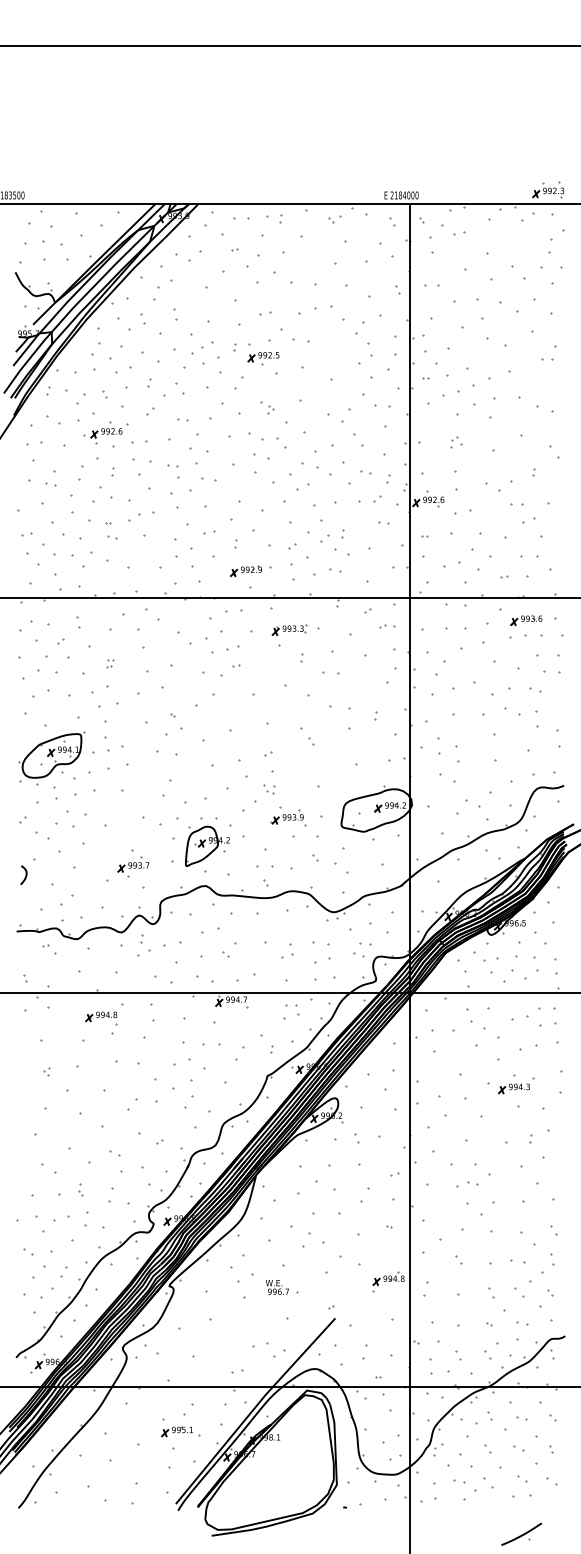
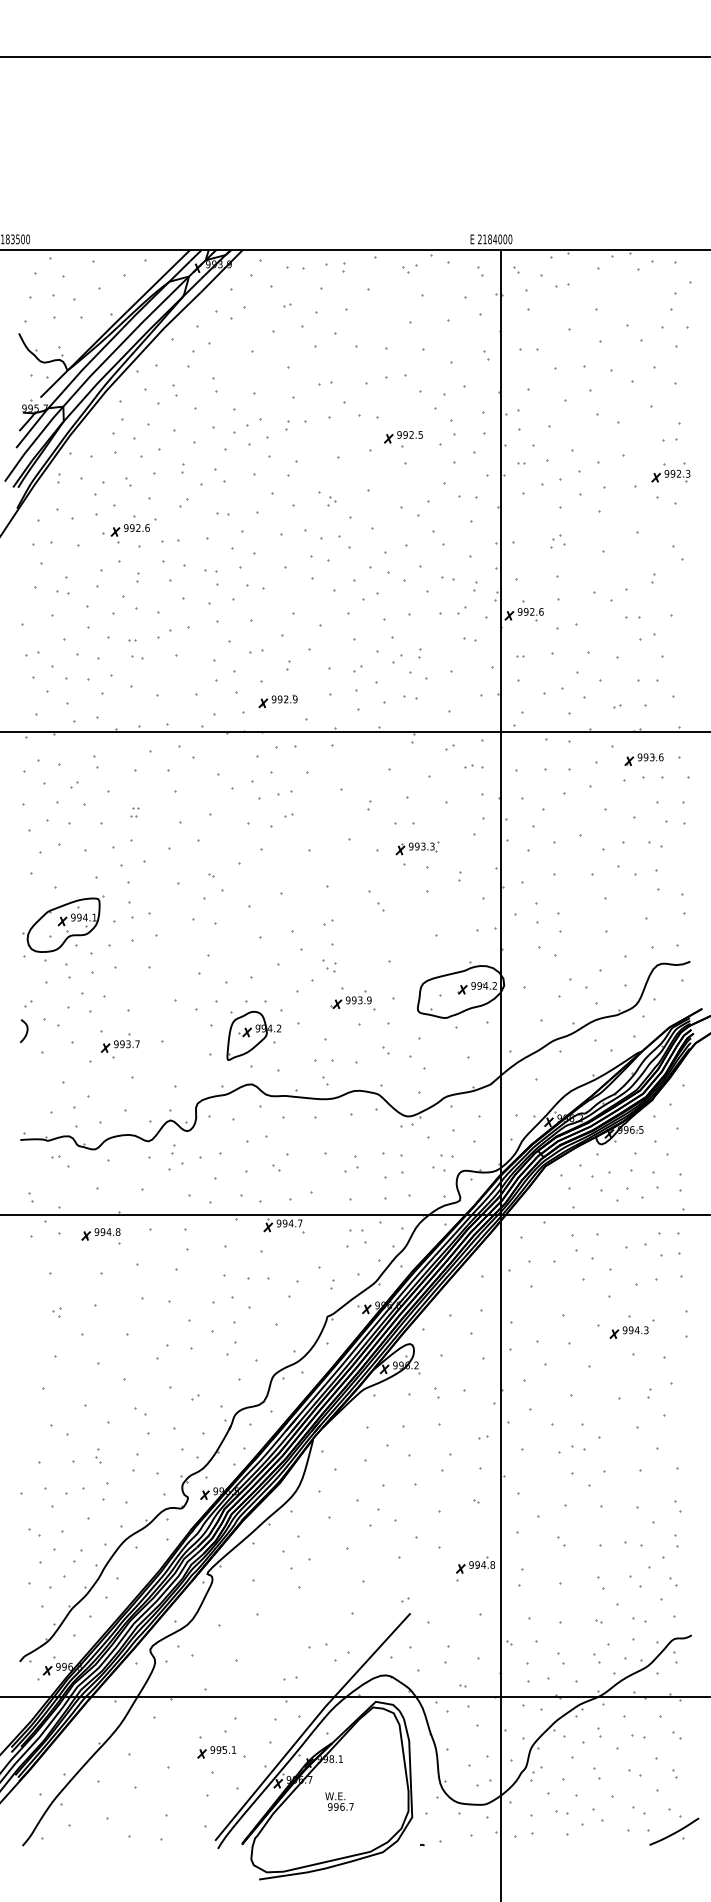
part: (547, 189) -> (670, 472), moved
part: (263, 359) -> (403, 439), moved
part: (245, 571) -> (277, 701), moved
part: (289, 630) -> (417, 848), moved
part: (132, 866) -> (119, 1045), moved
curve: (25, 874) -> (26, 1030), moved
part: (100, 1018) -> (100, 1236), moved
text: (277, 1287) -> (339, 1801), moved
part: (521, 1534) -> (674, 1831), moved

